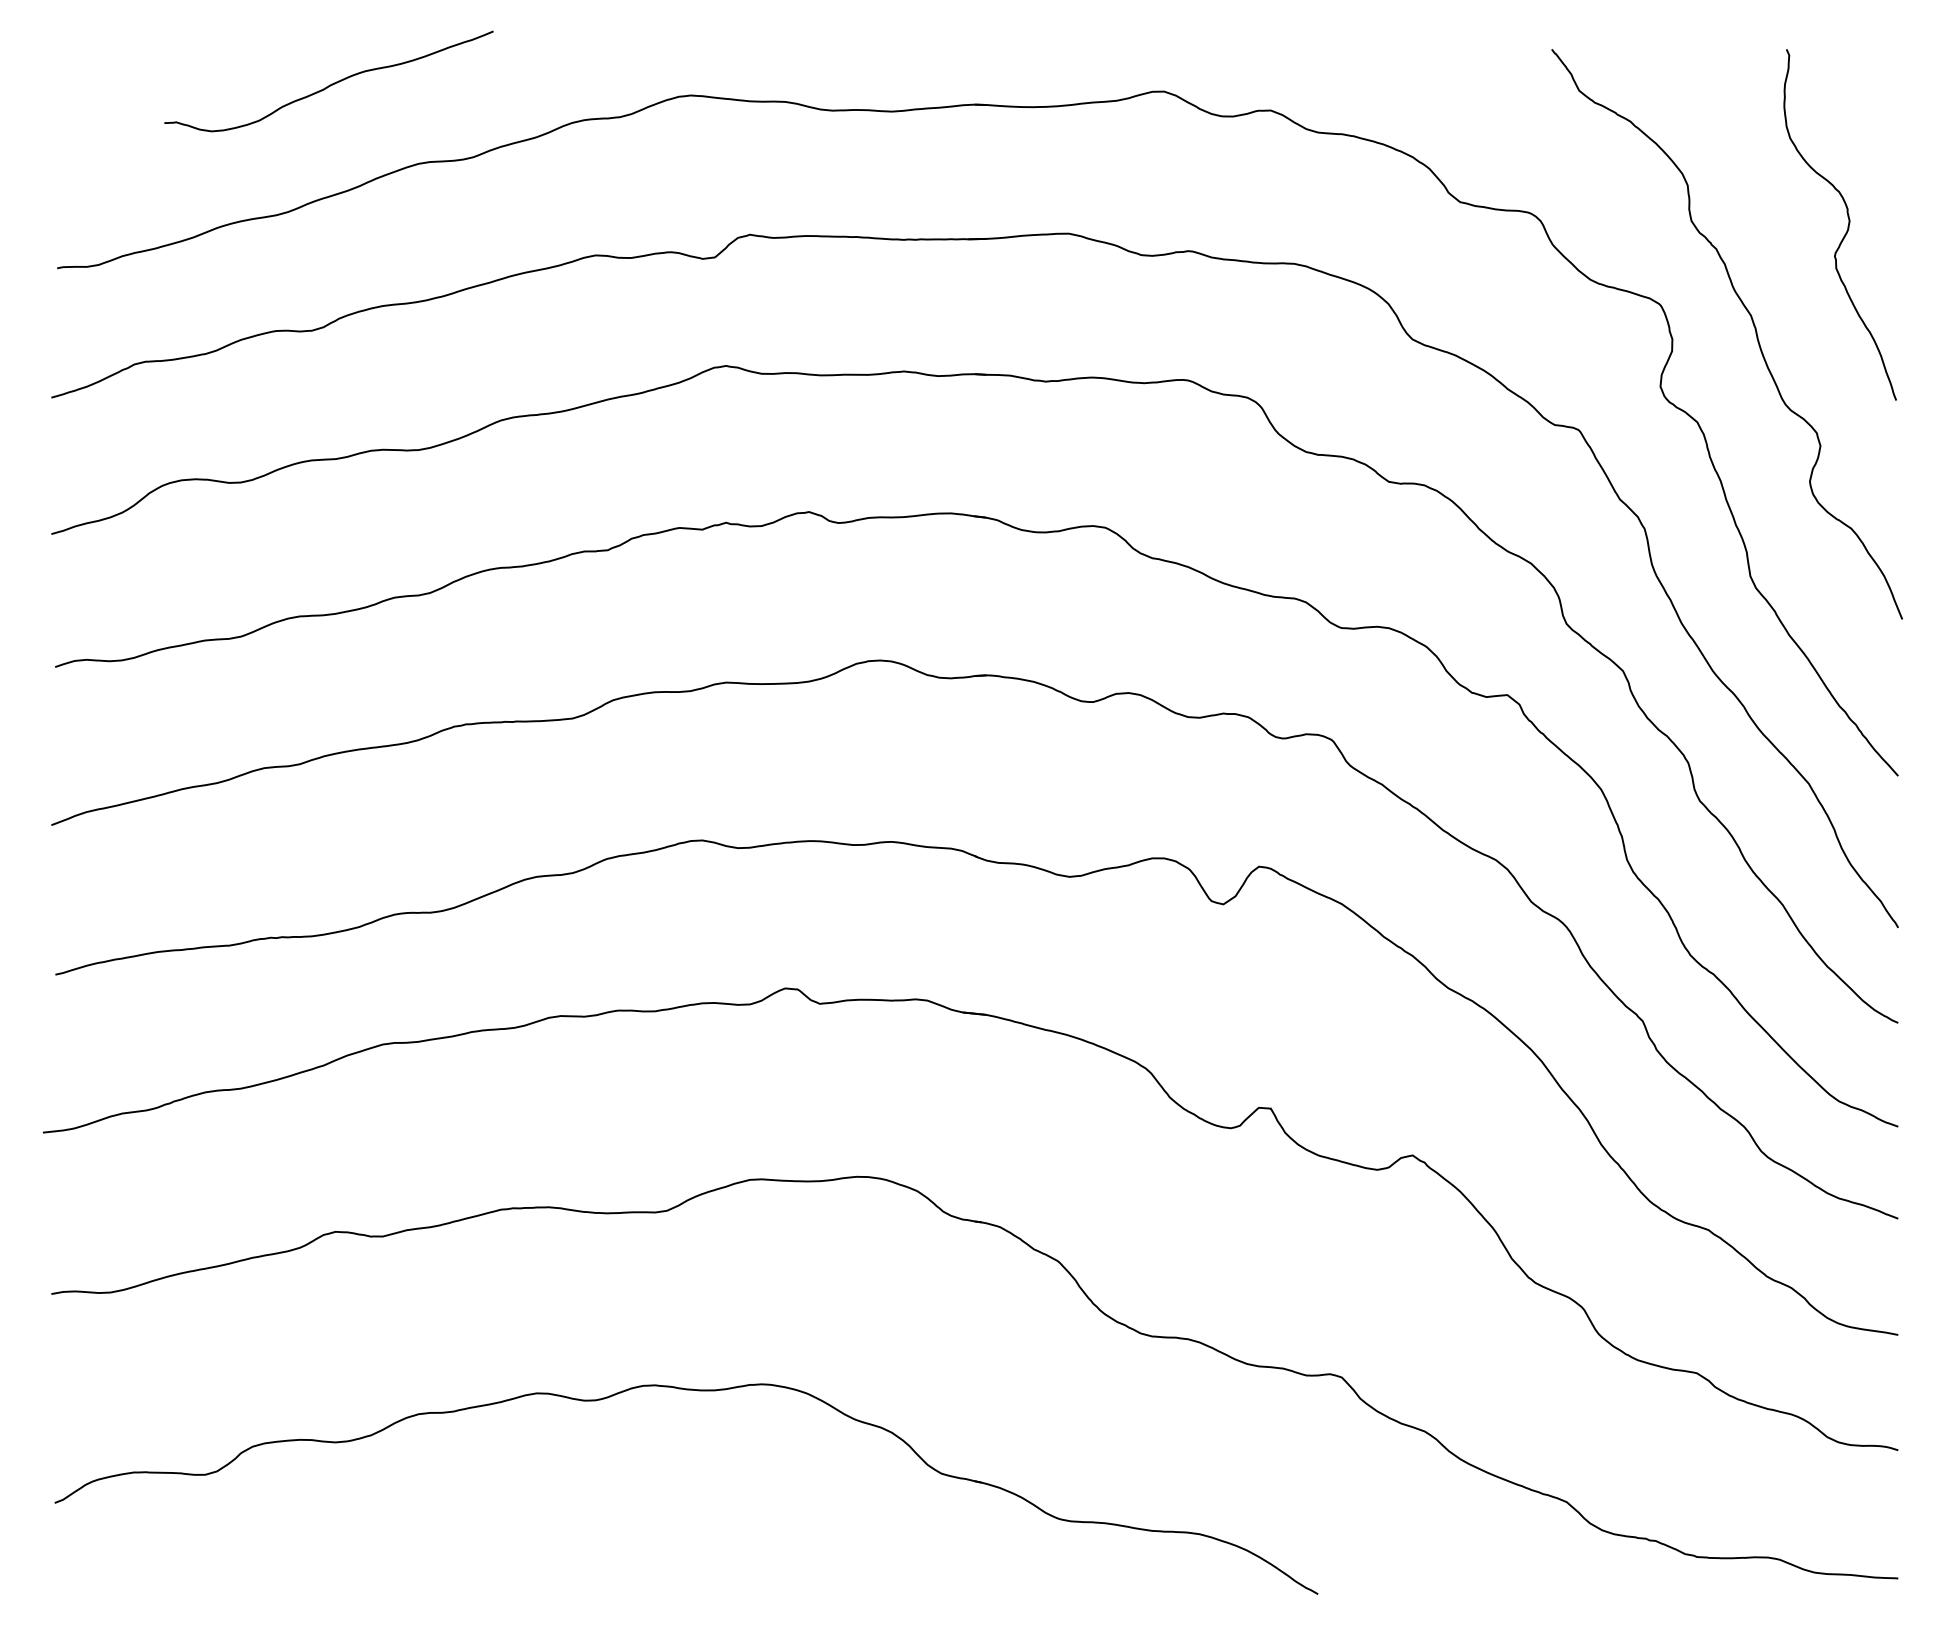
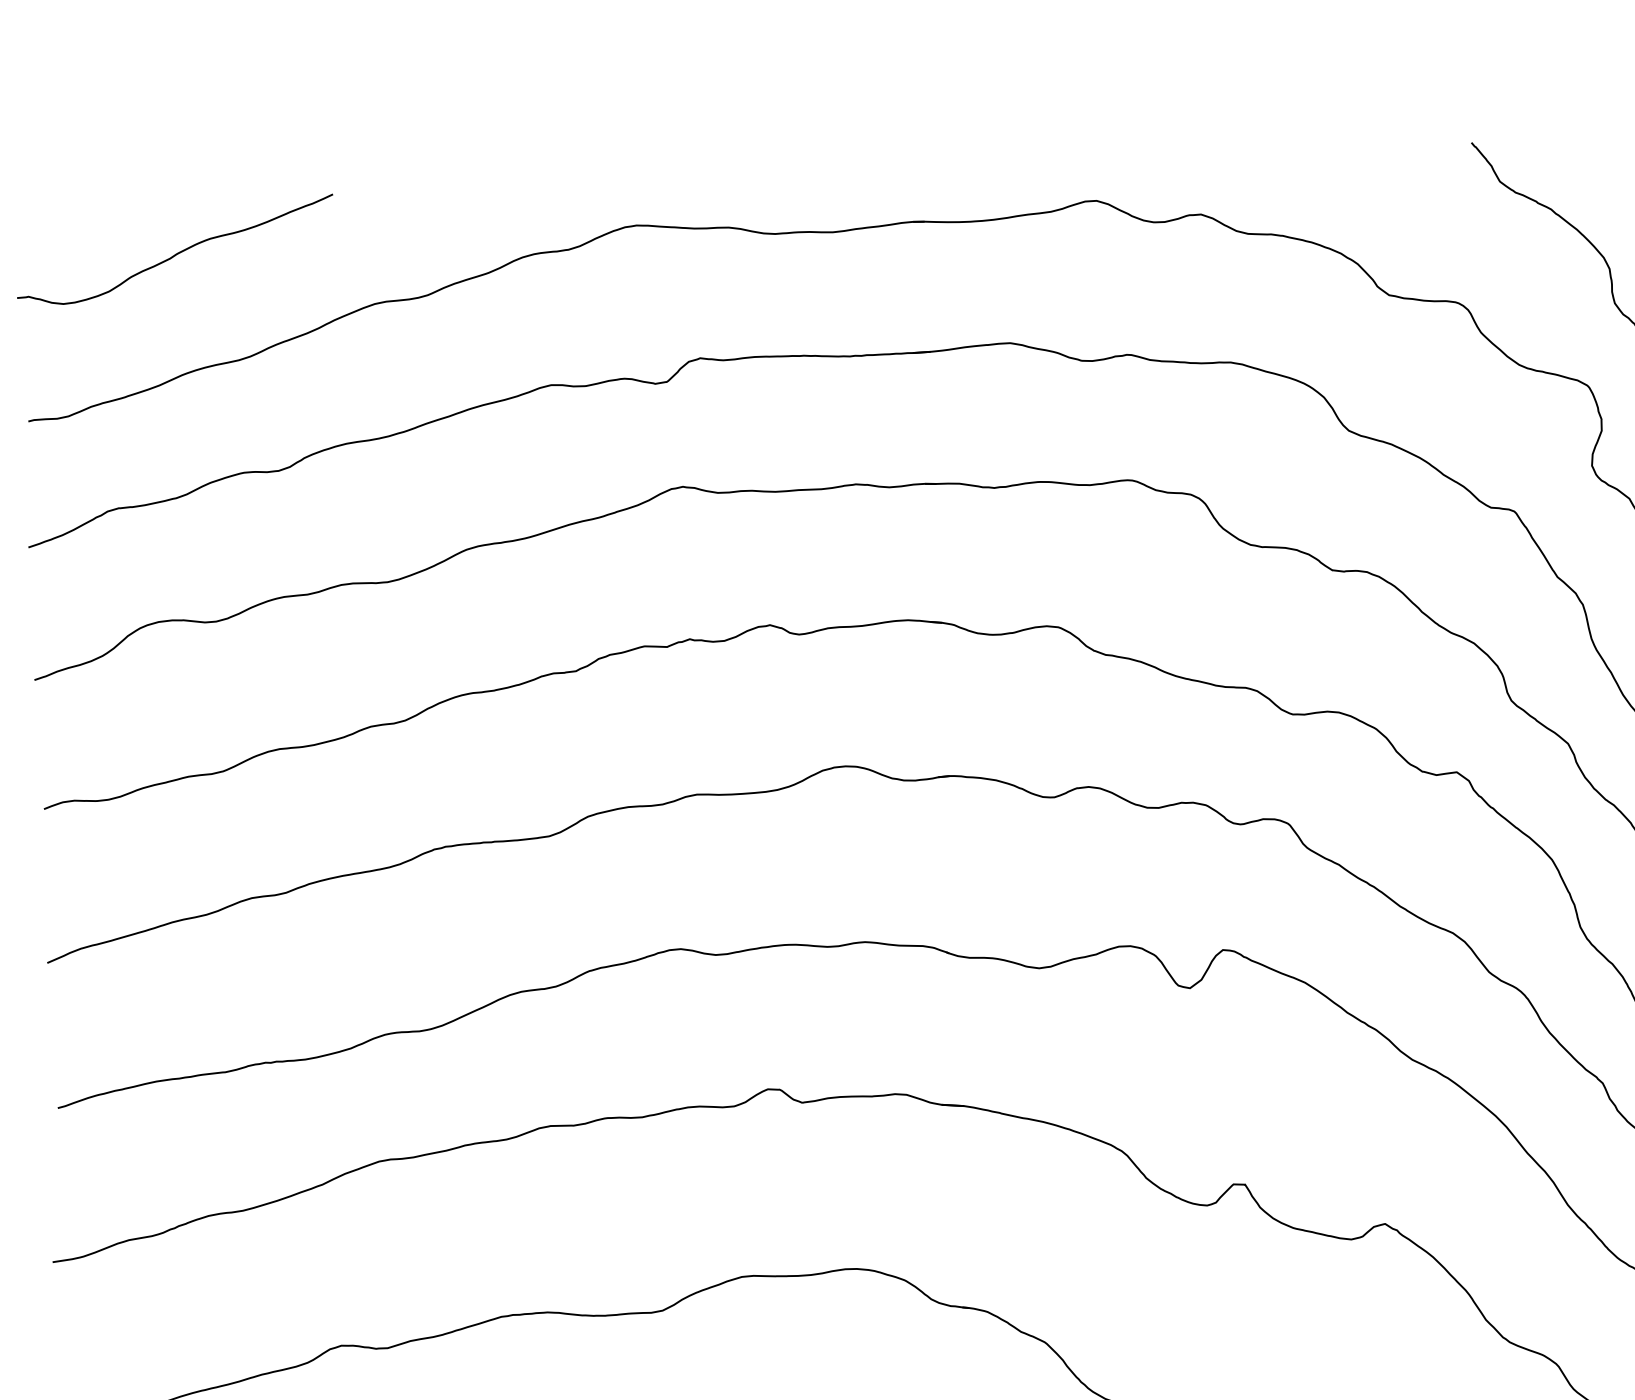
curve: (329, 84) -> (175, 253), moved

